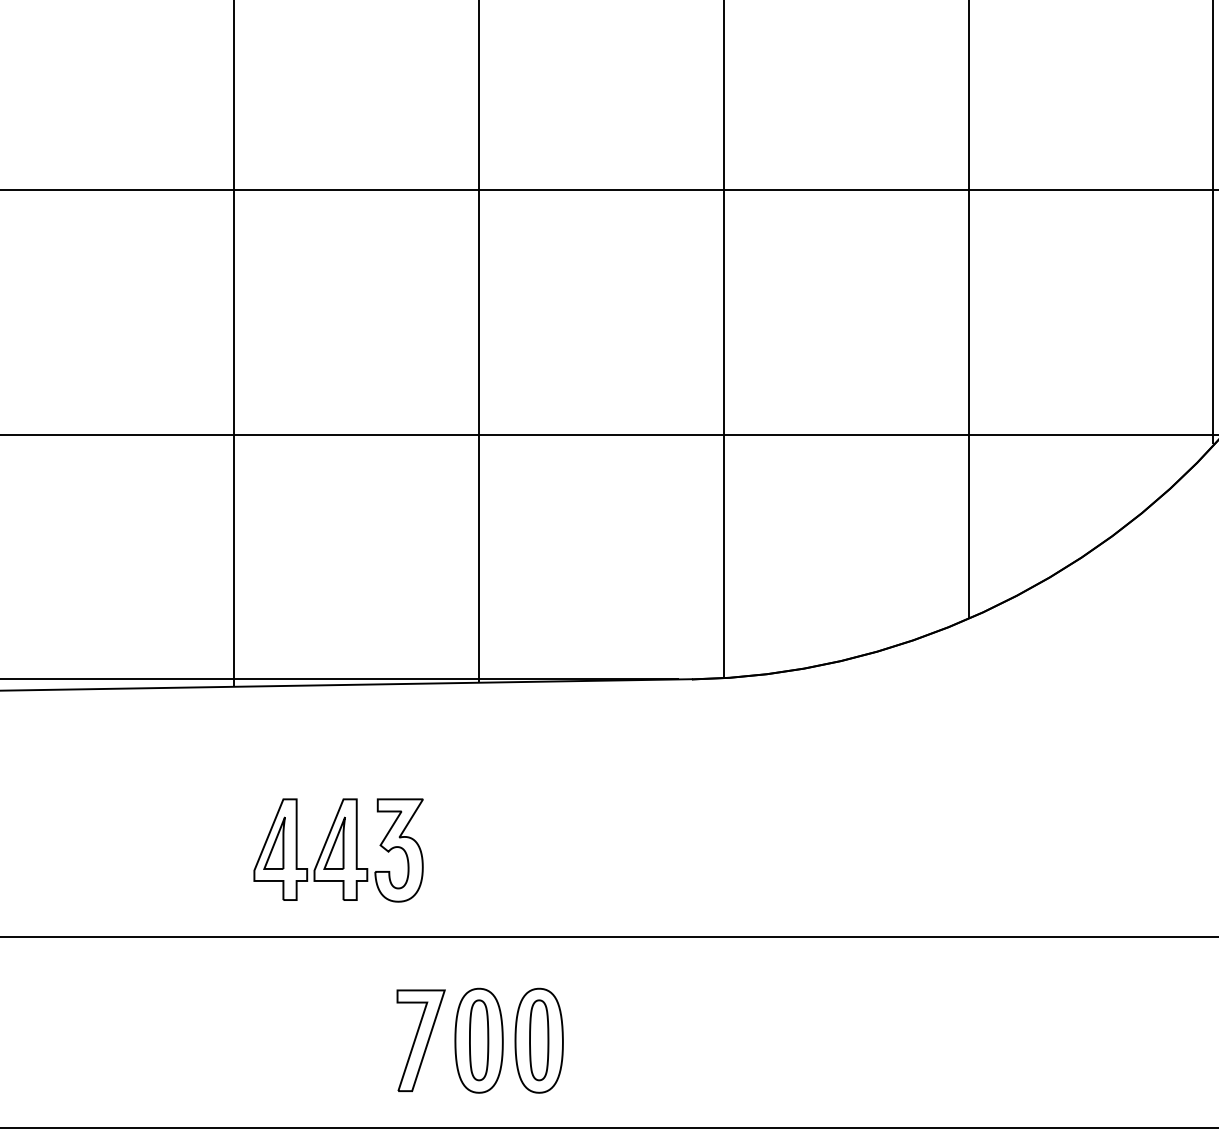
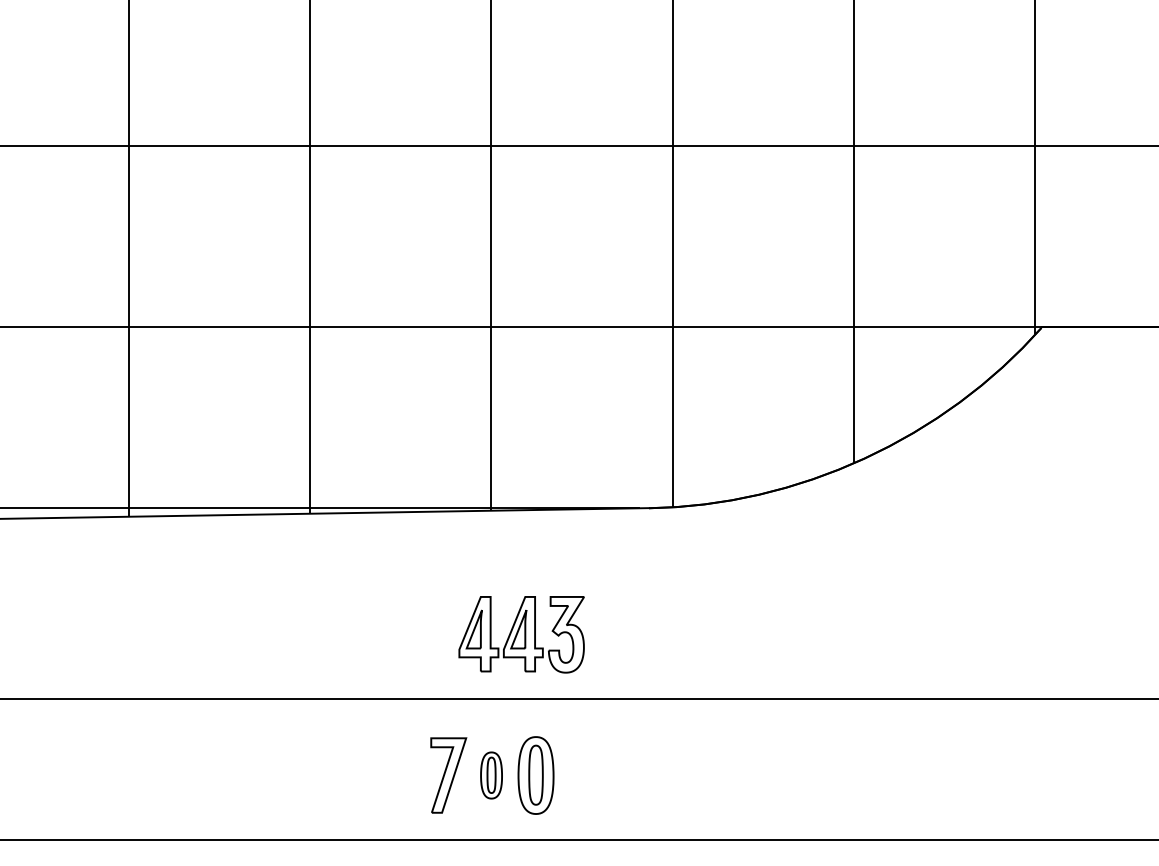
part: (338, 850) -> (521, 634), moved
part: (478, 1040) -> (491, 775), size x0.6

